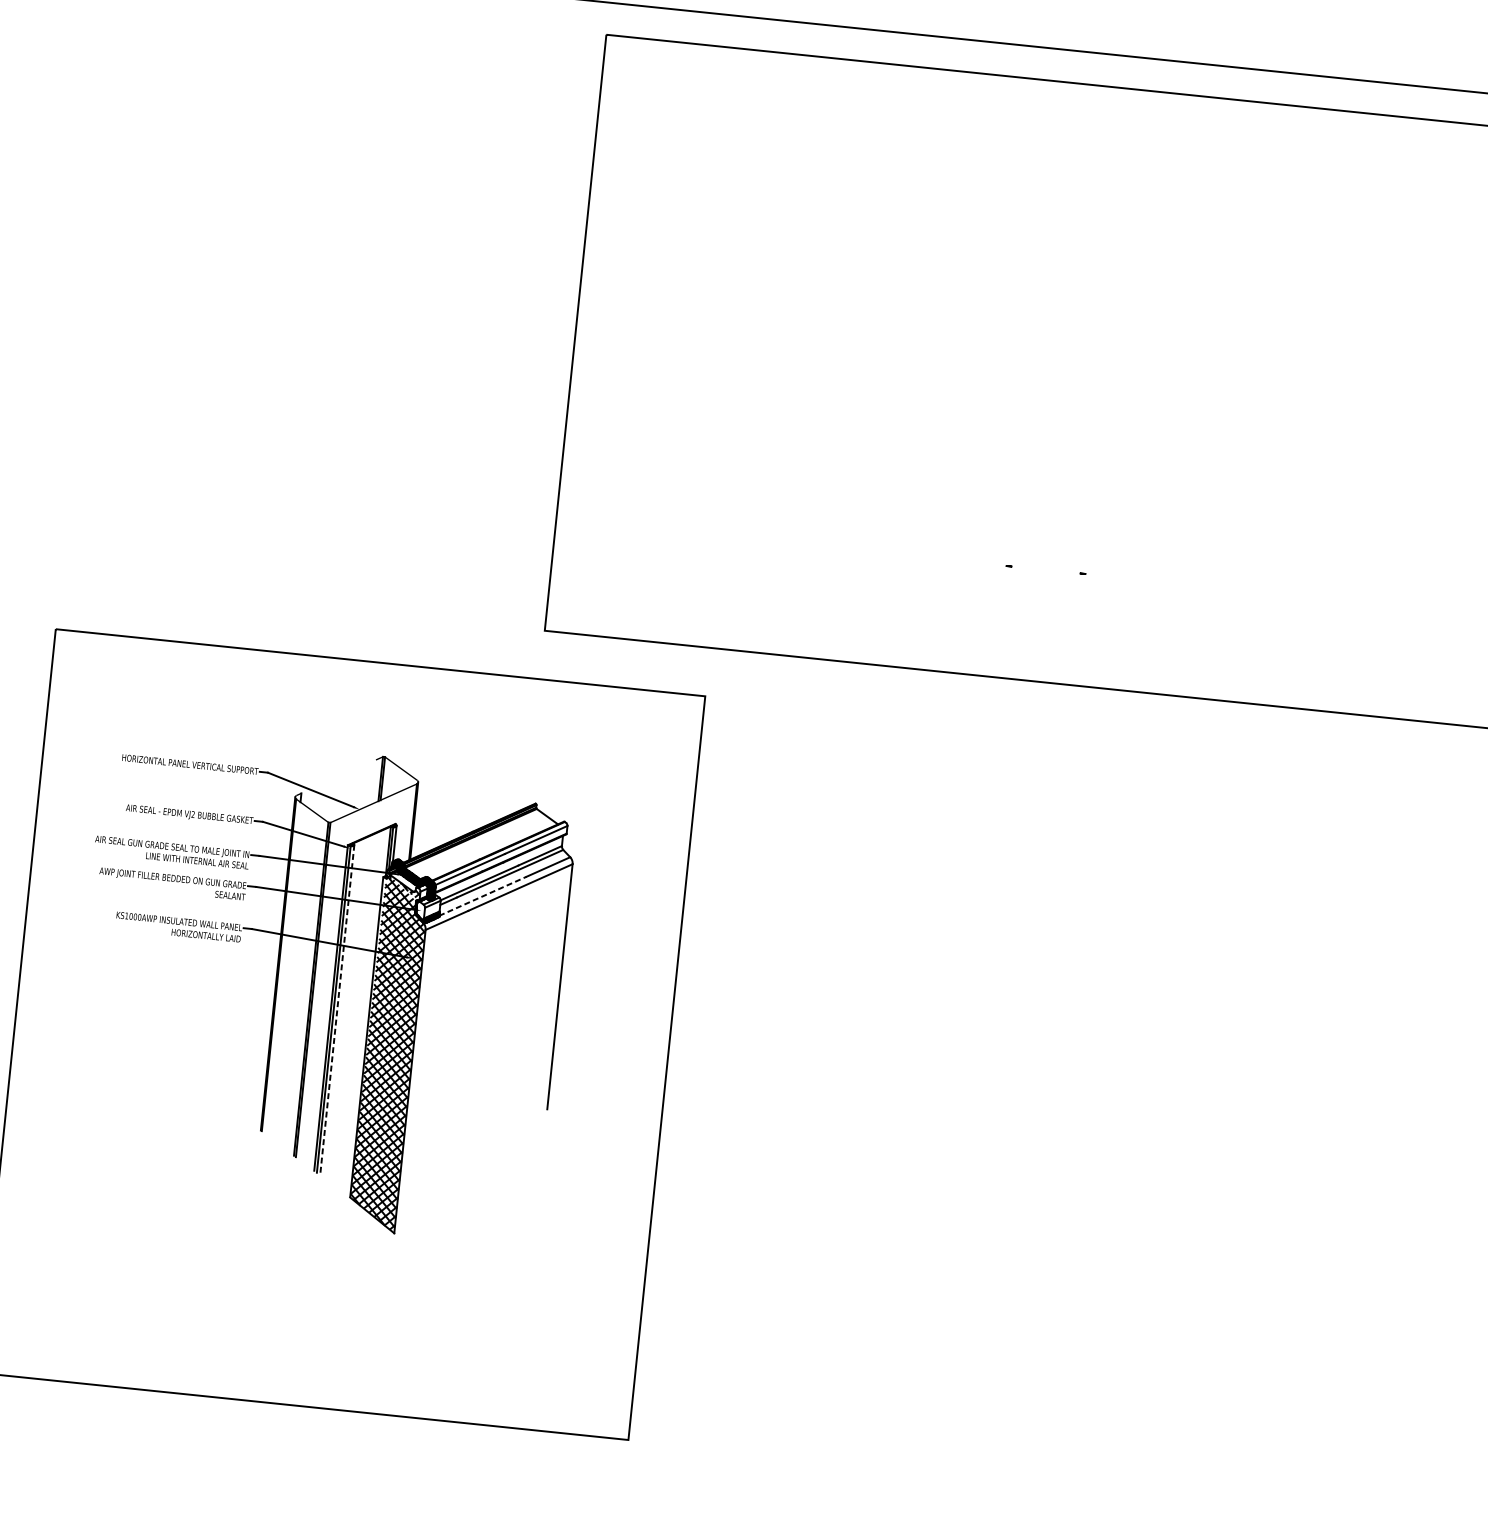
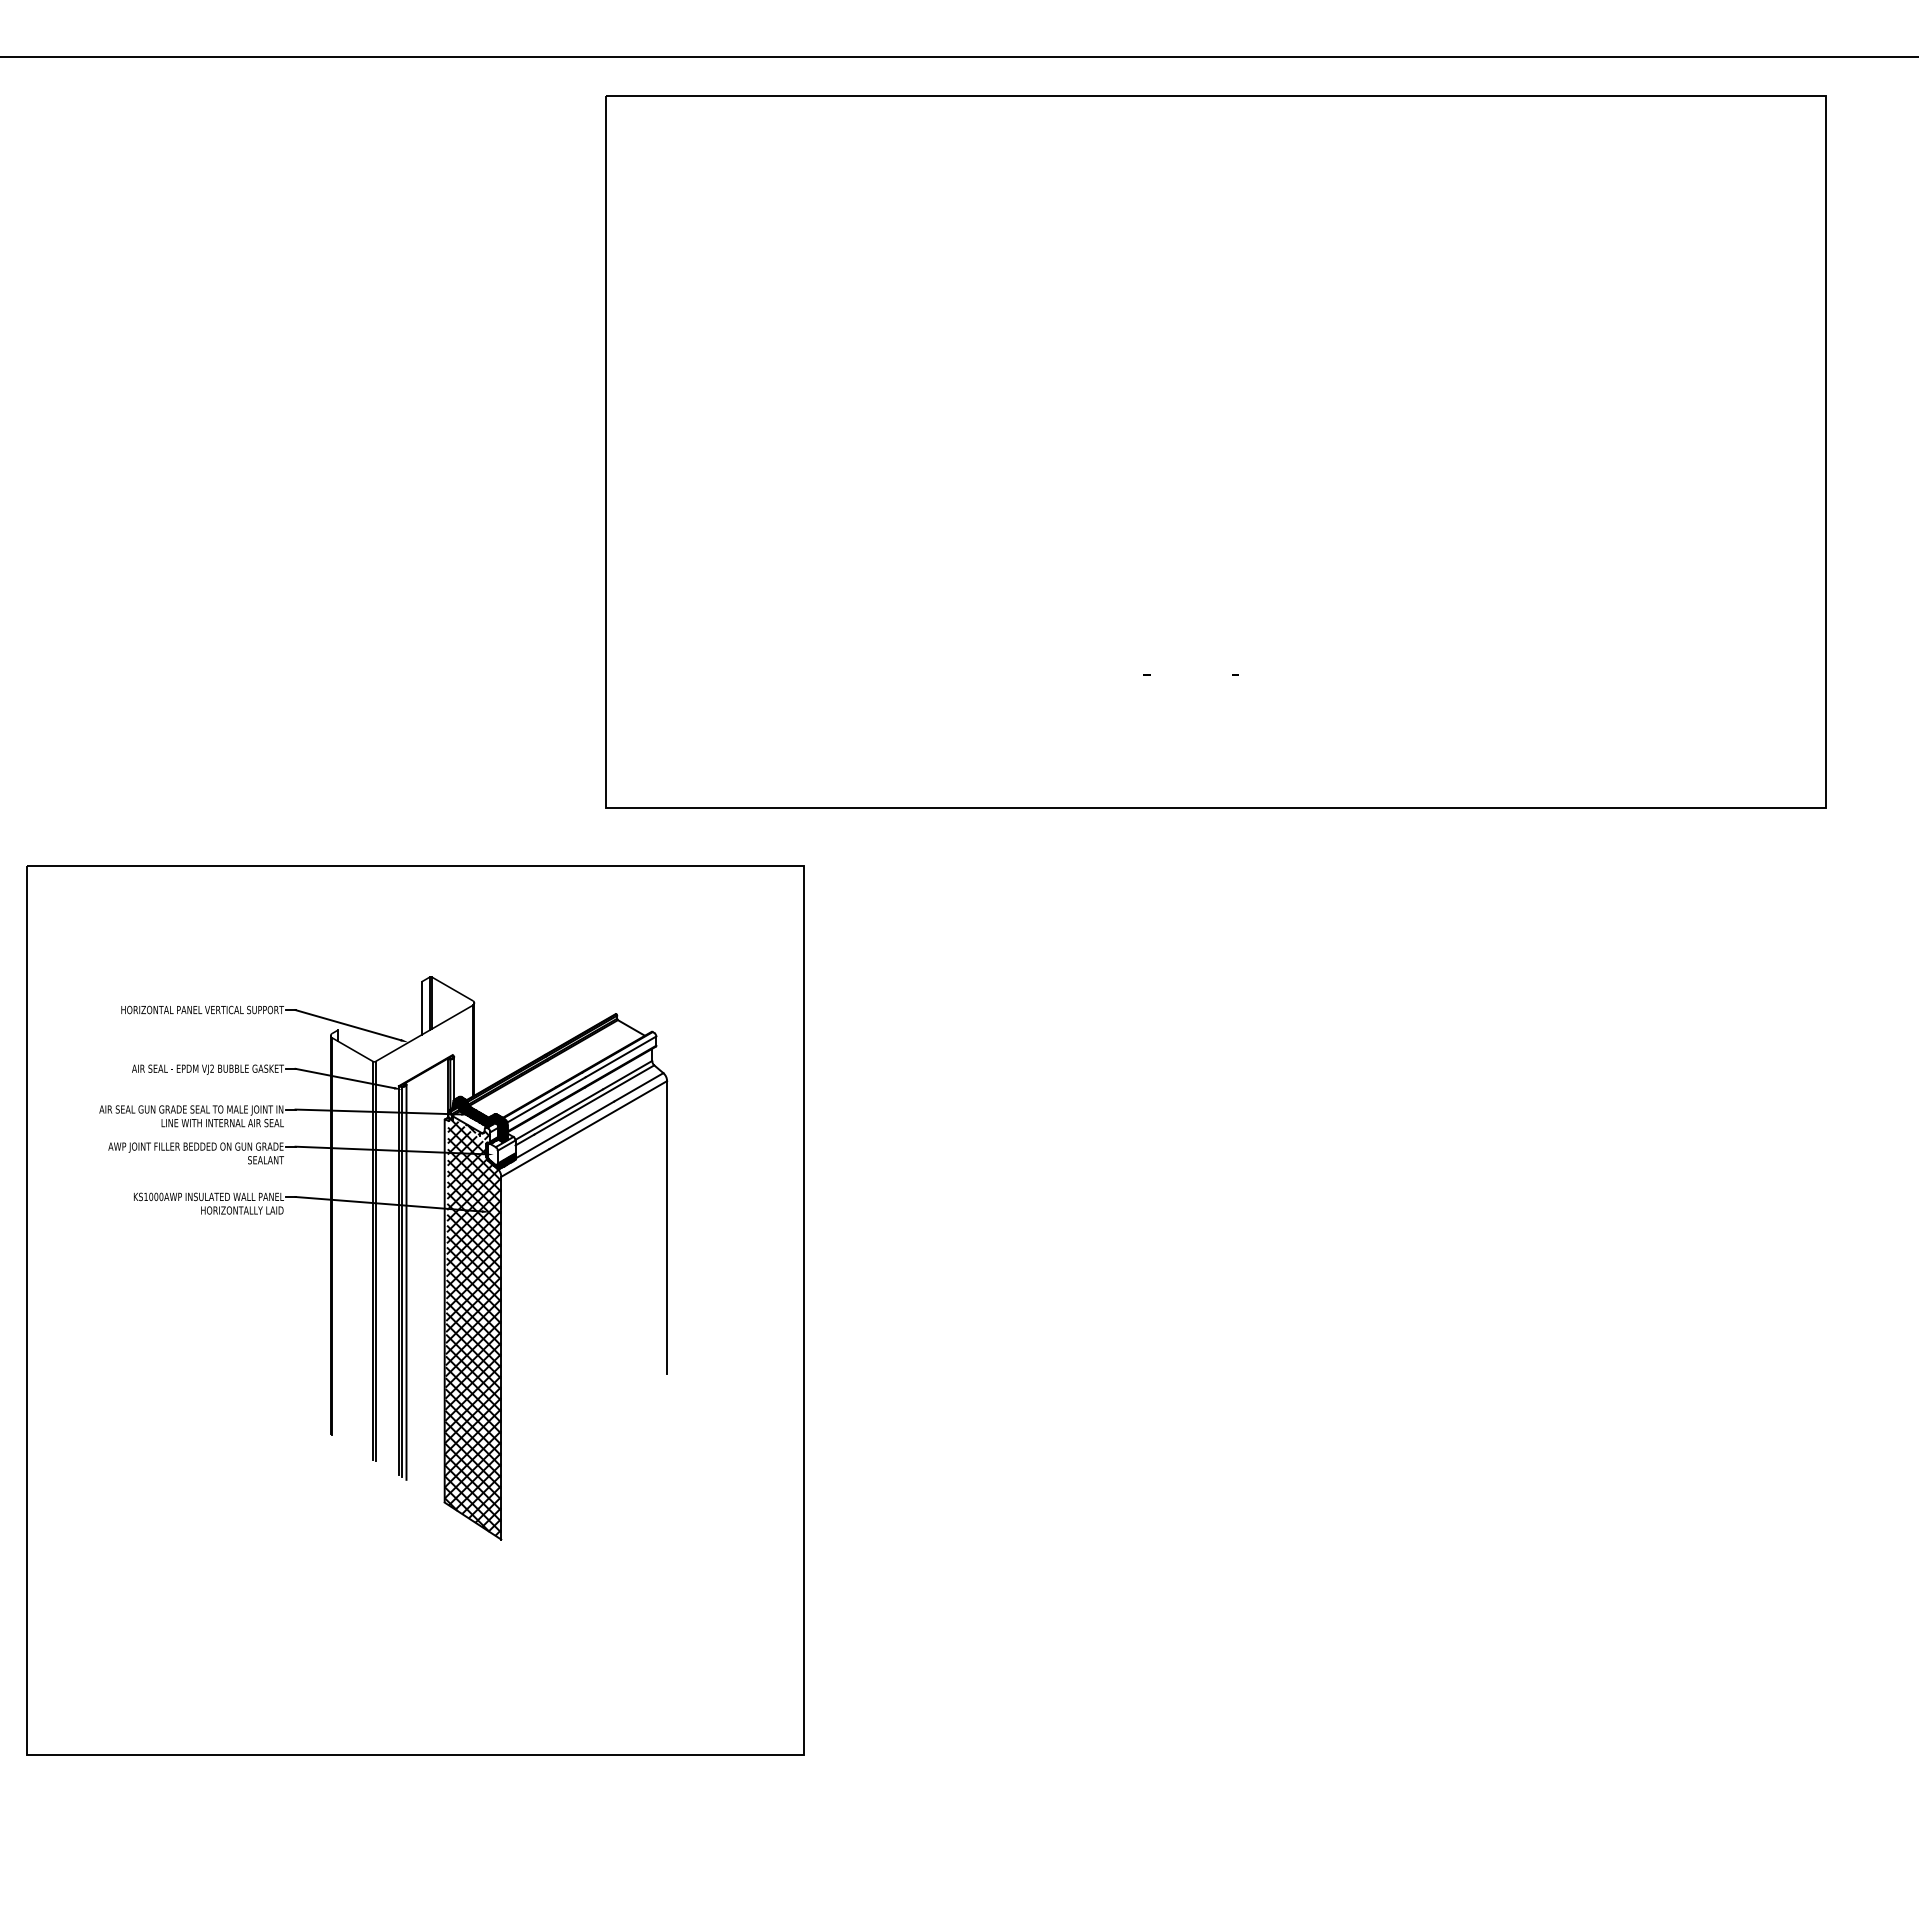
line: (373, 781) -> (421, 1007), added
line: (482, 896) -> (564, 1130), dashed -> solid
line: (337, 1010) -> (406, 1282), dashed -> solid

